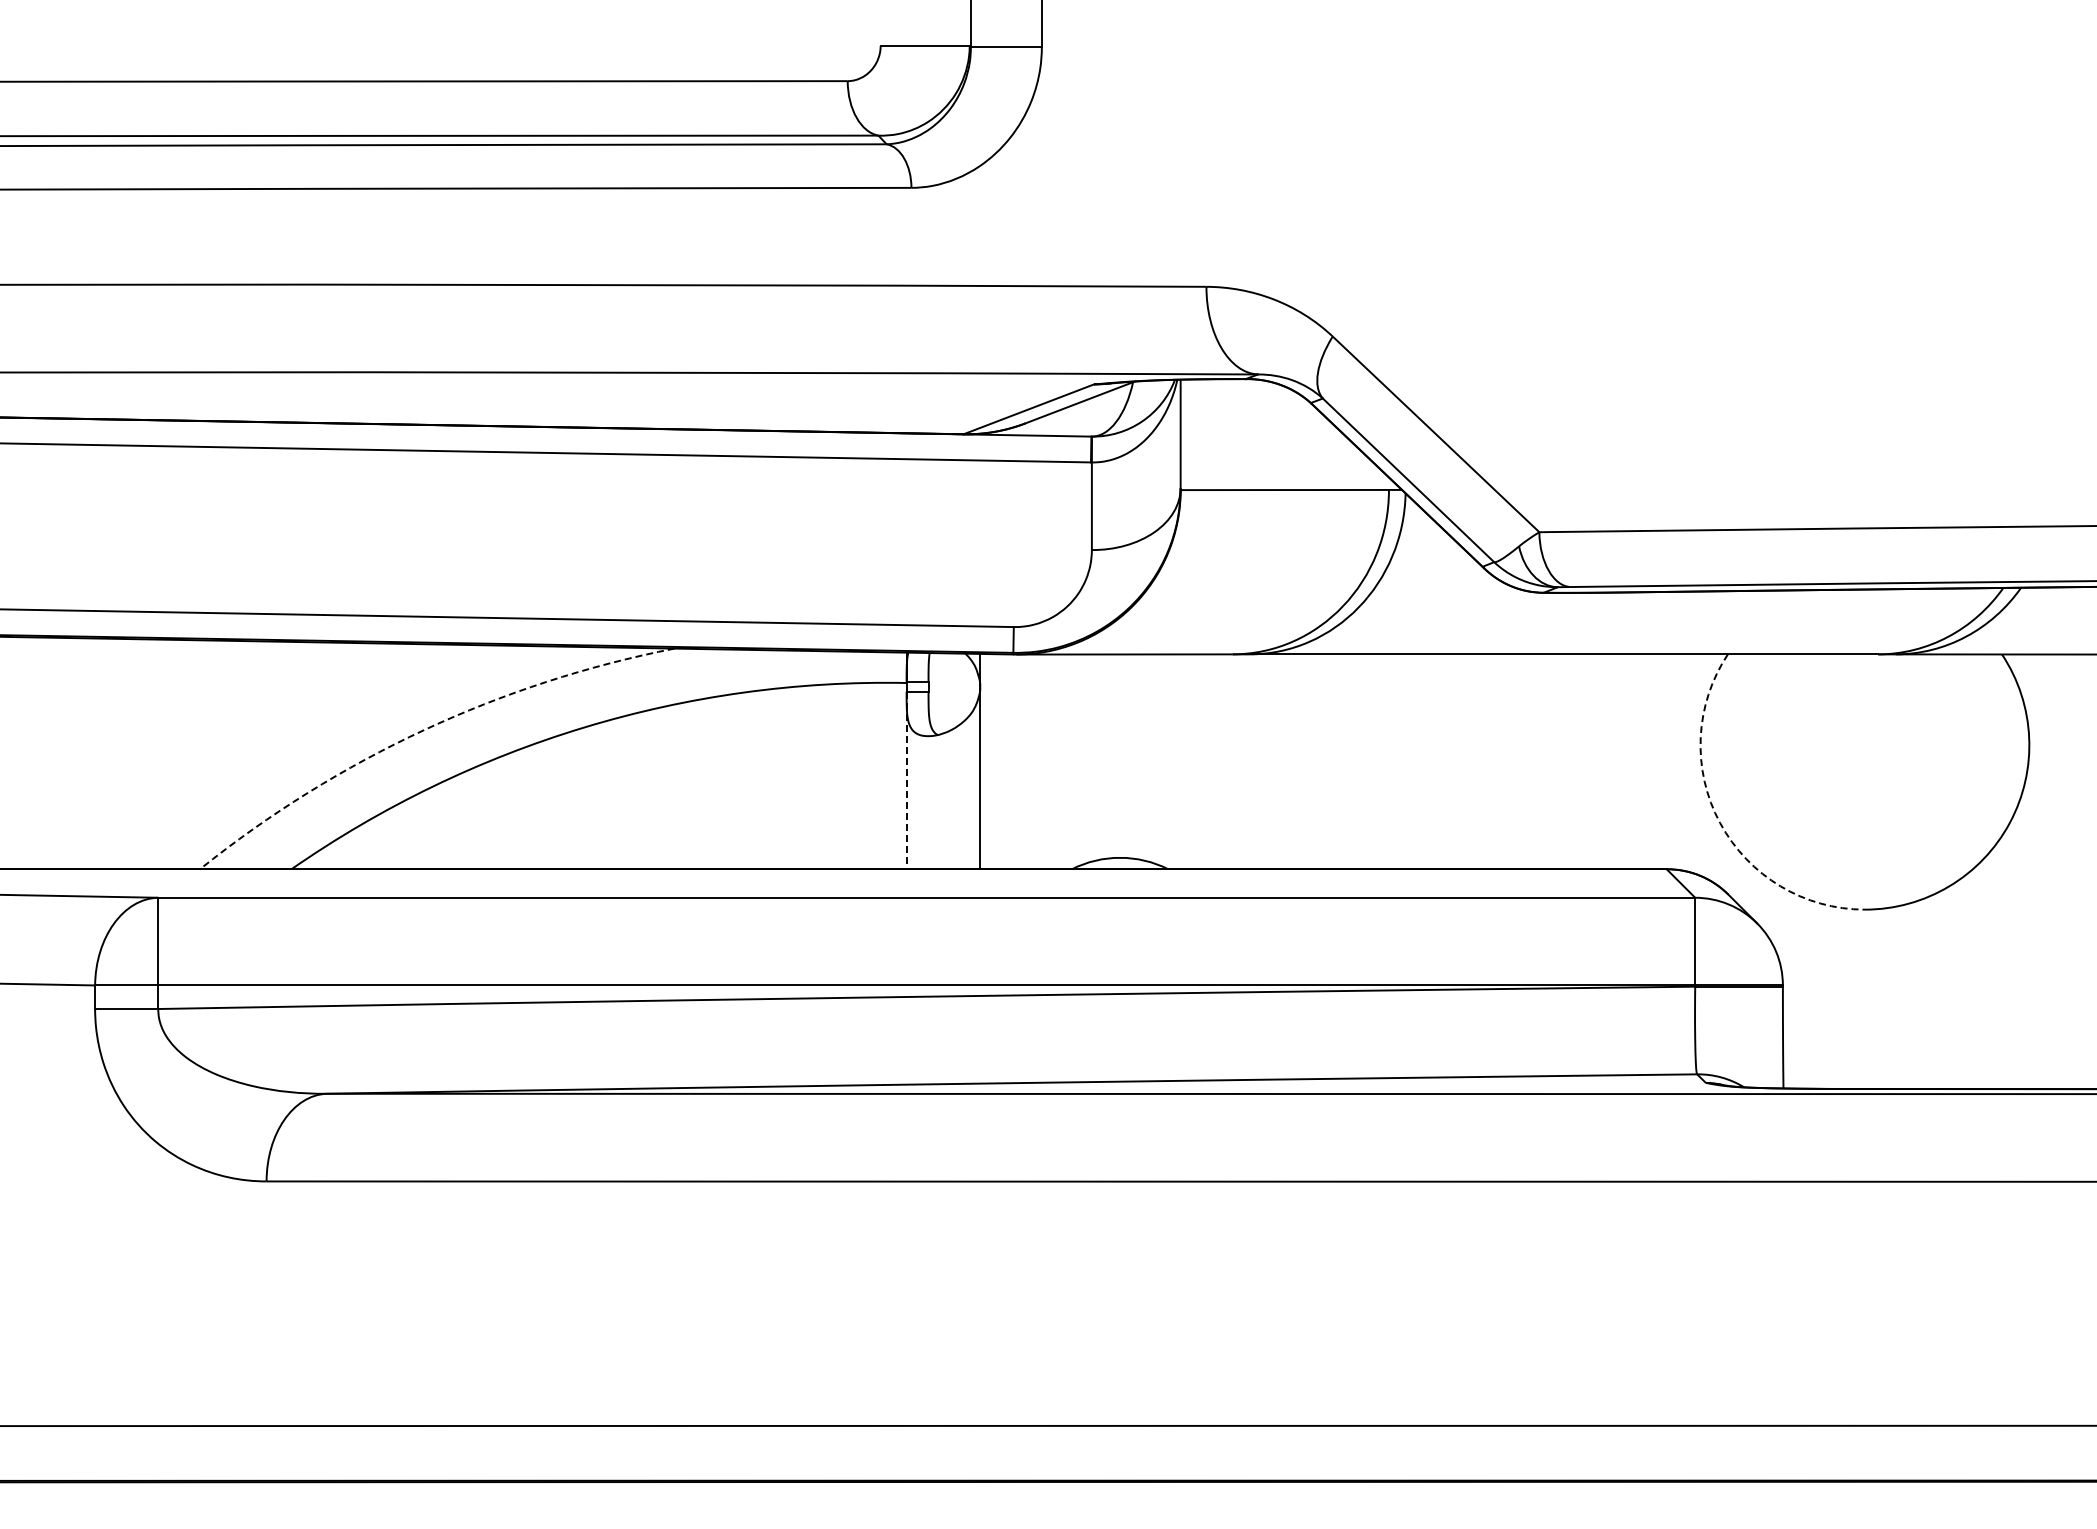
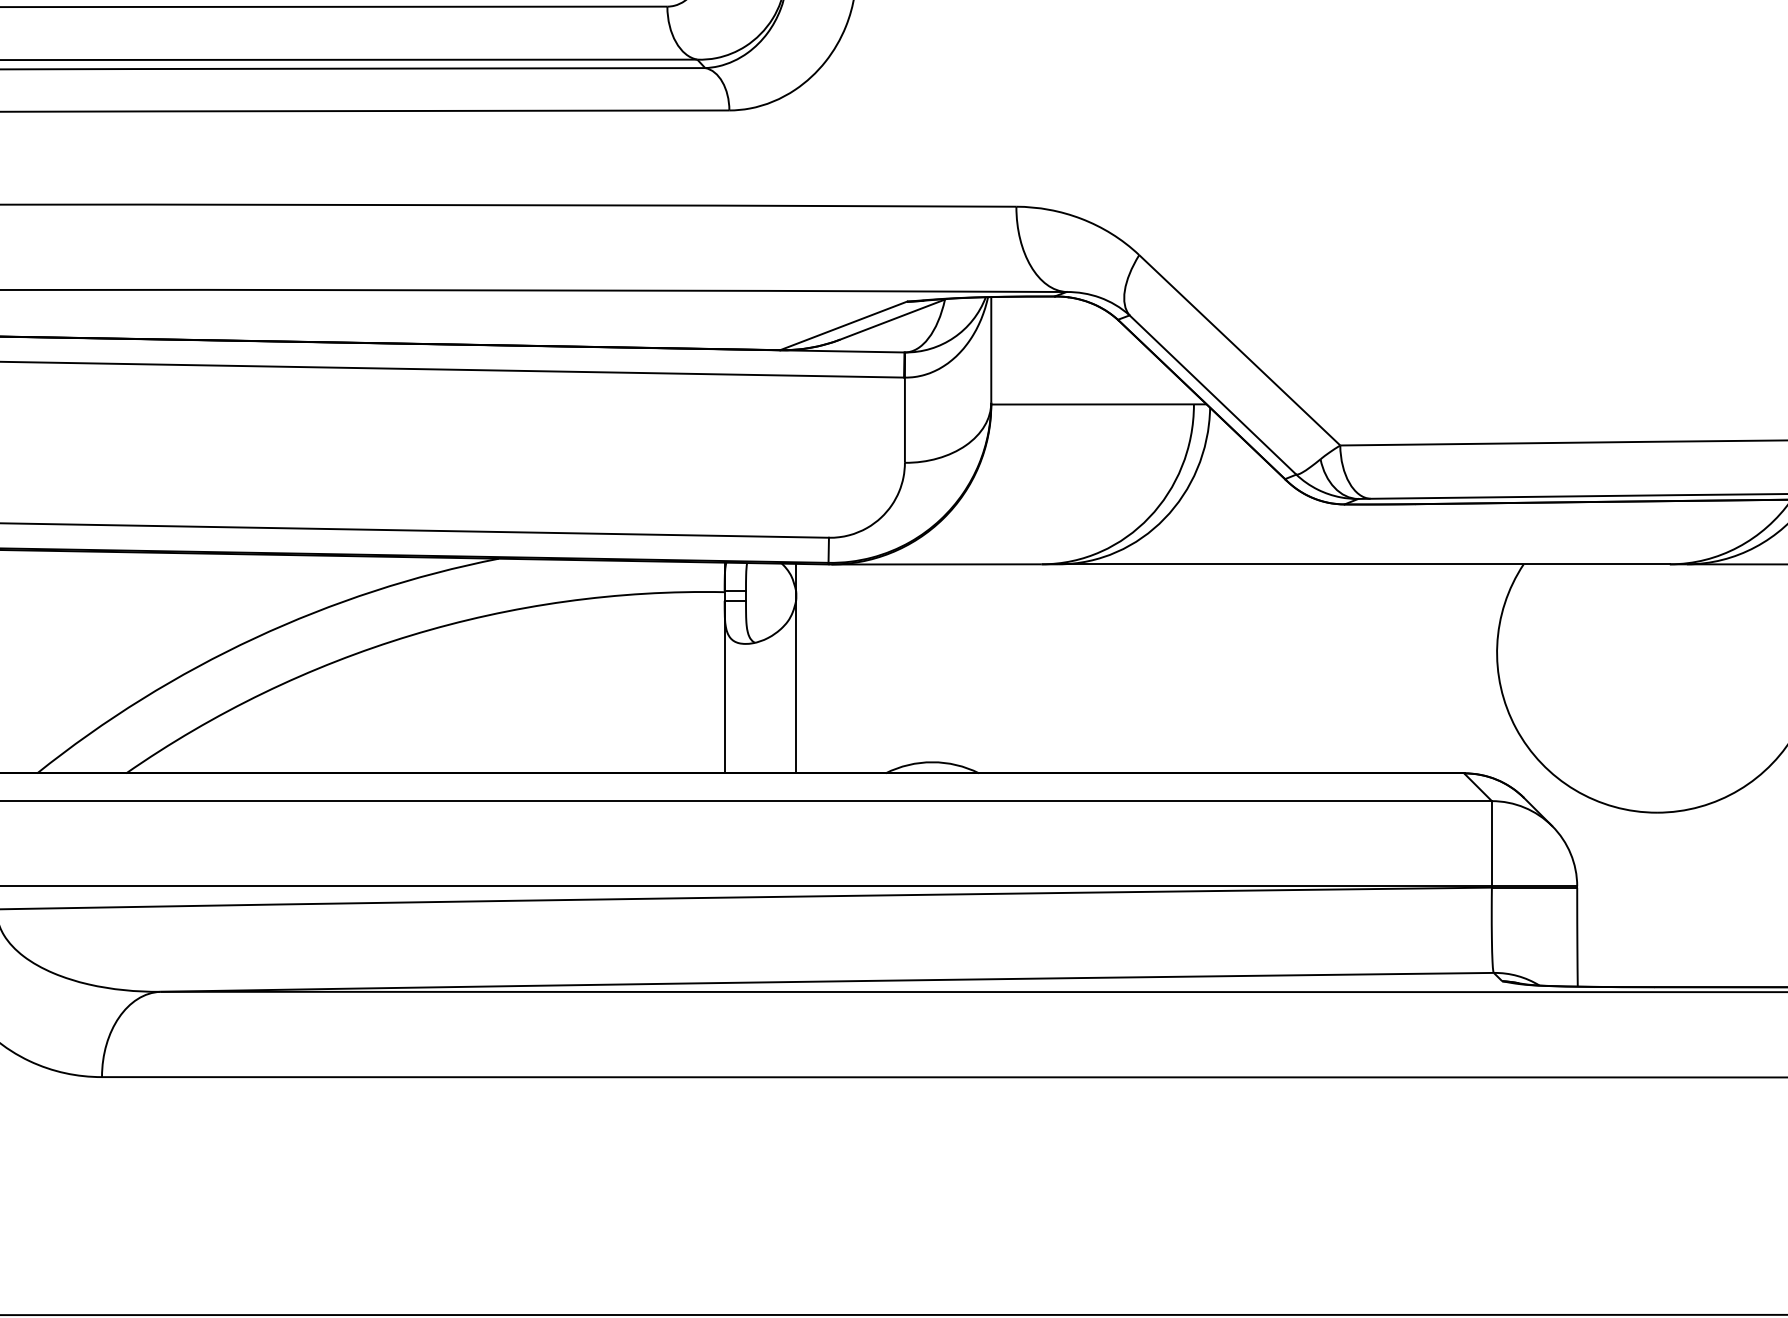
arc: (423, 730) -> (254, 638), dashed -> solid
line: (906, 780) -> (724, 687), dashed -> solid
arc: (1720, 823) -> (1516, 728), dashed -> solid

